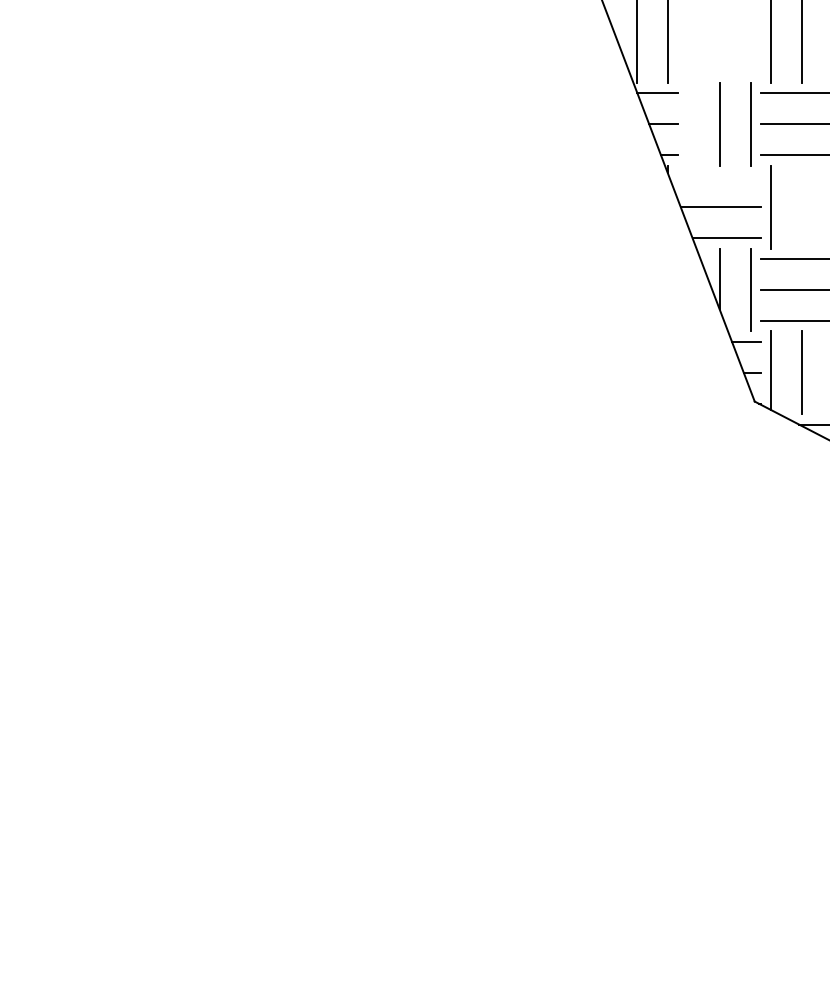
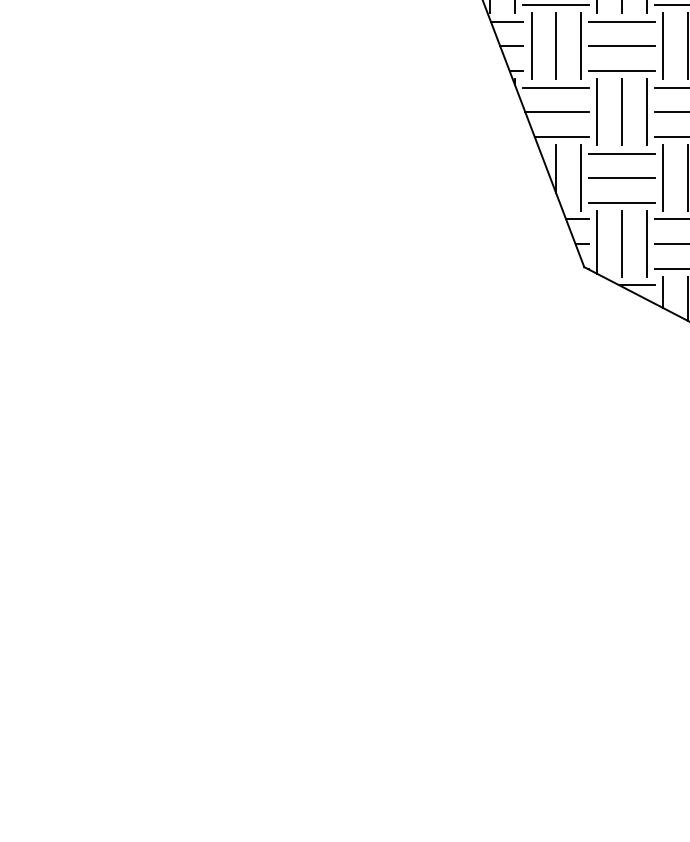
line: (719, 73) -> (556, 5), added
line: (688, 124) -> (531, 46), added
line: (719, 175) -> (556, 87), added
line: (802, 207) -> (622, 112), added

